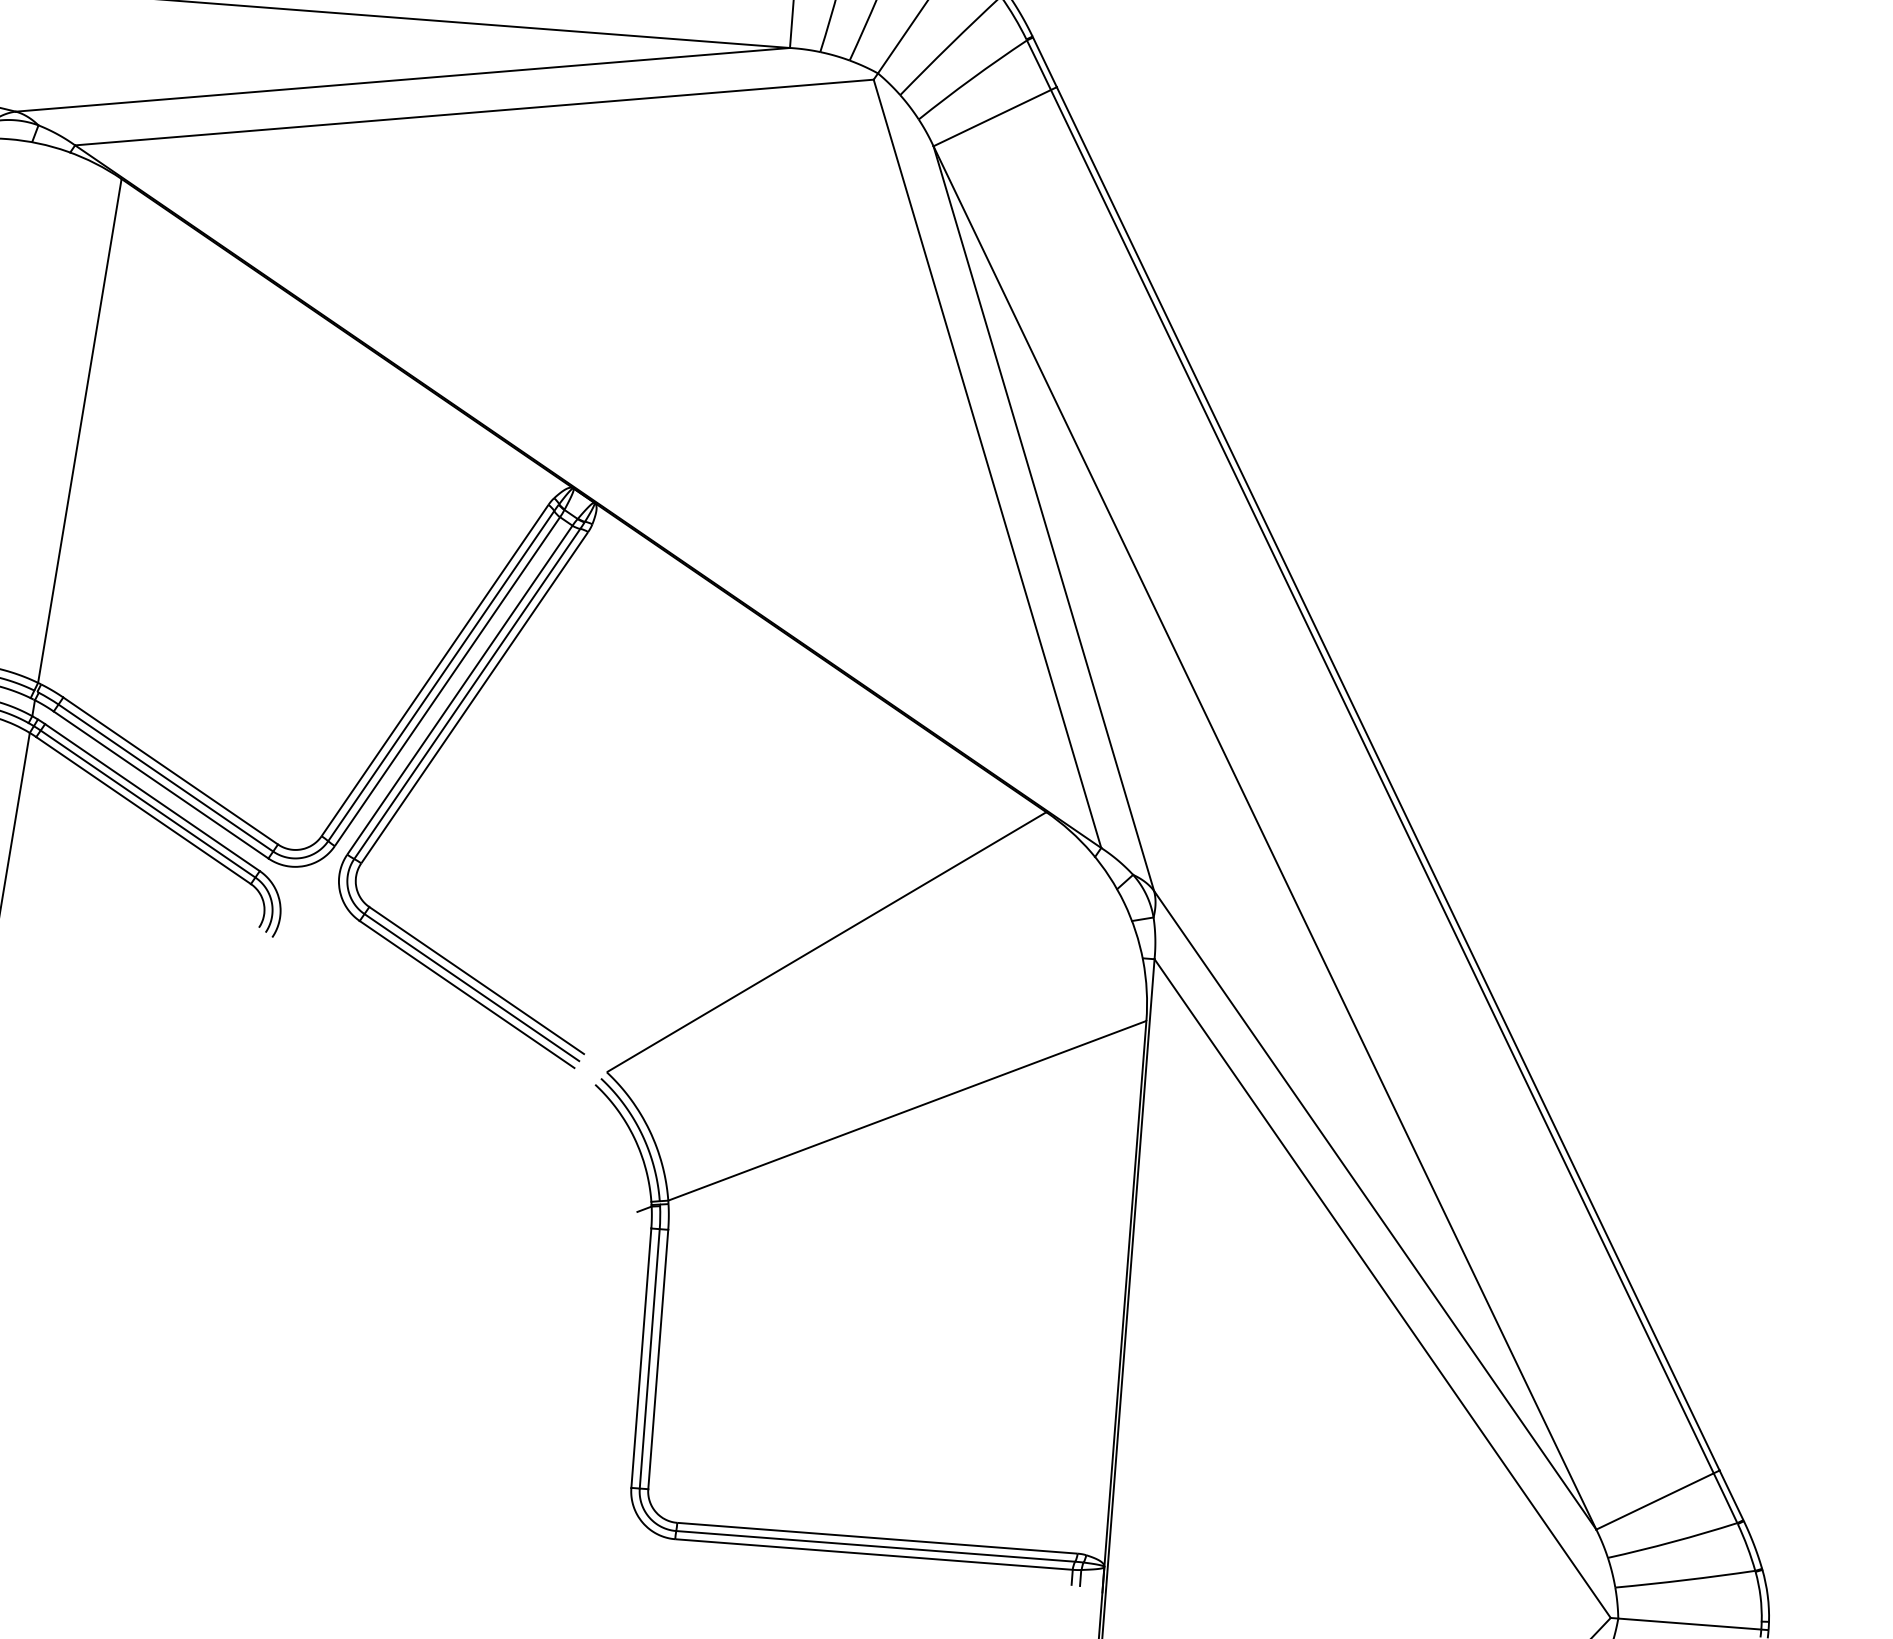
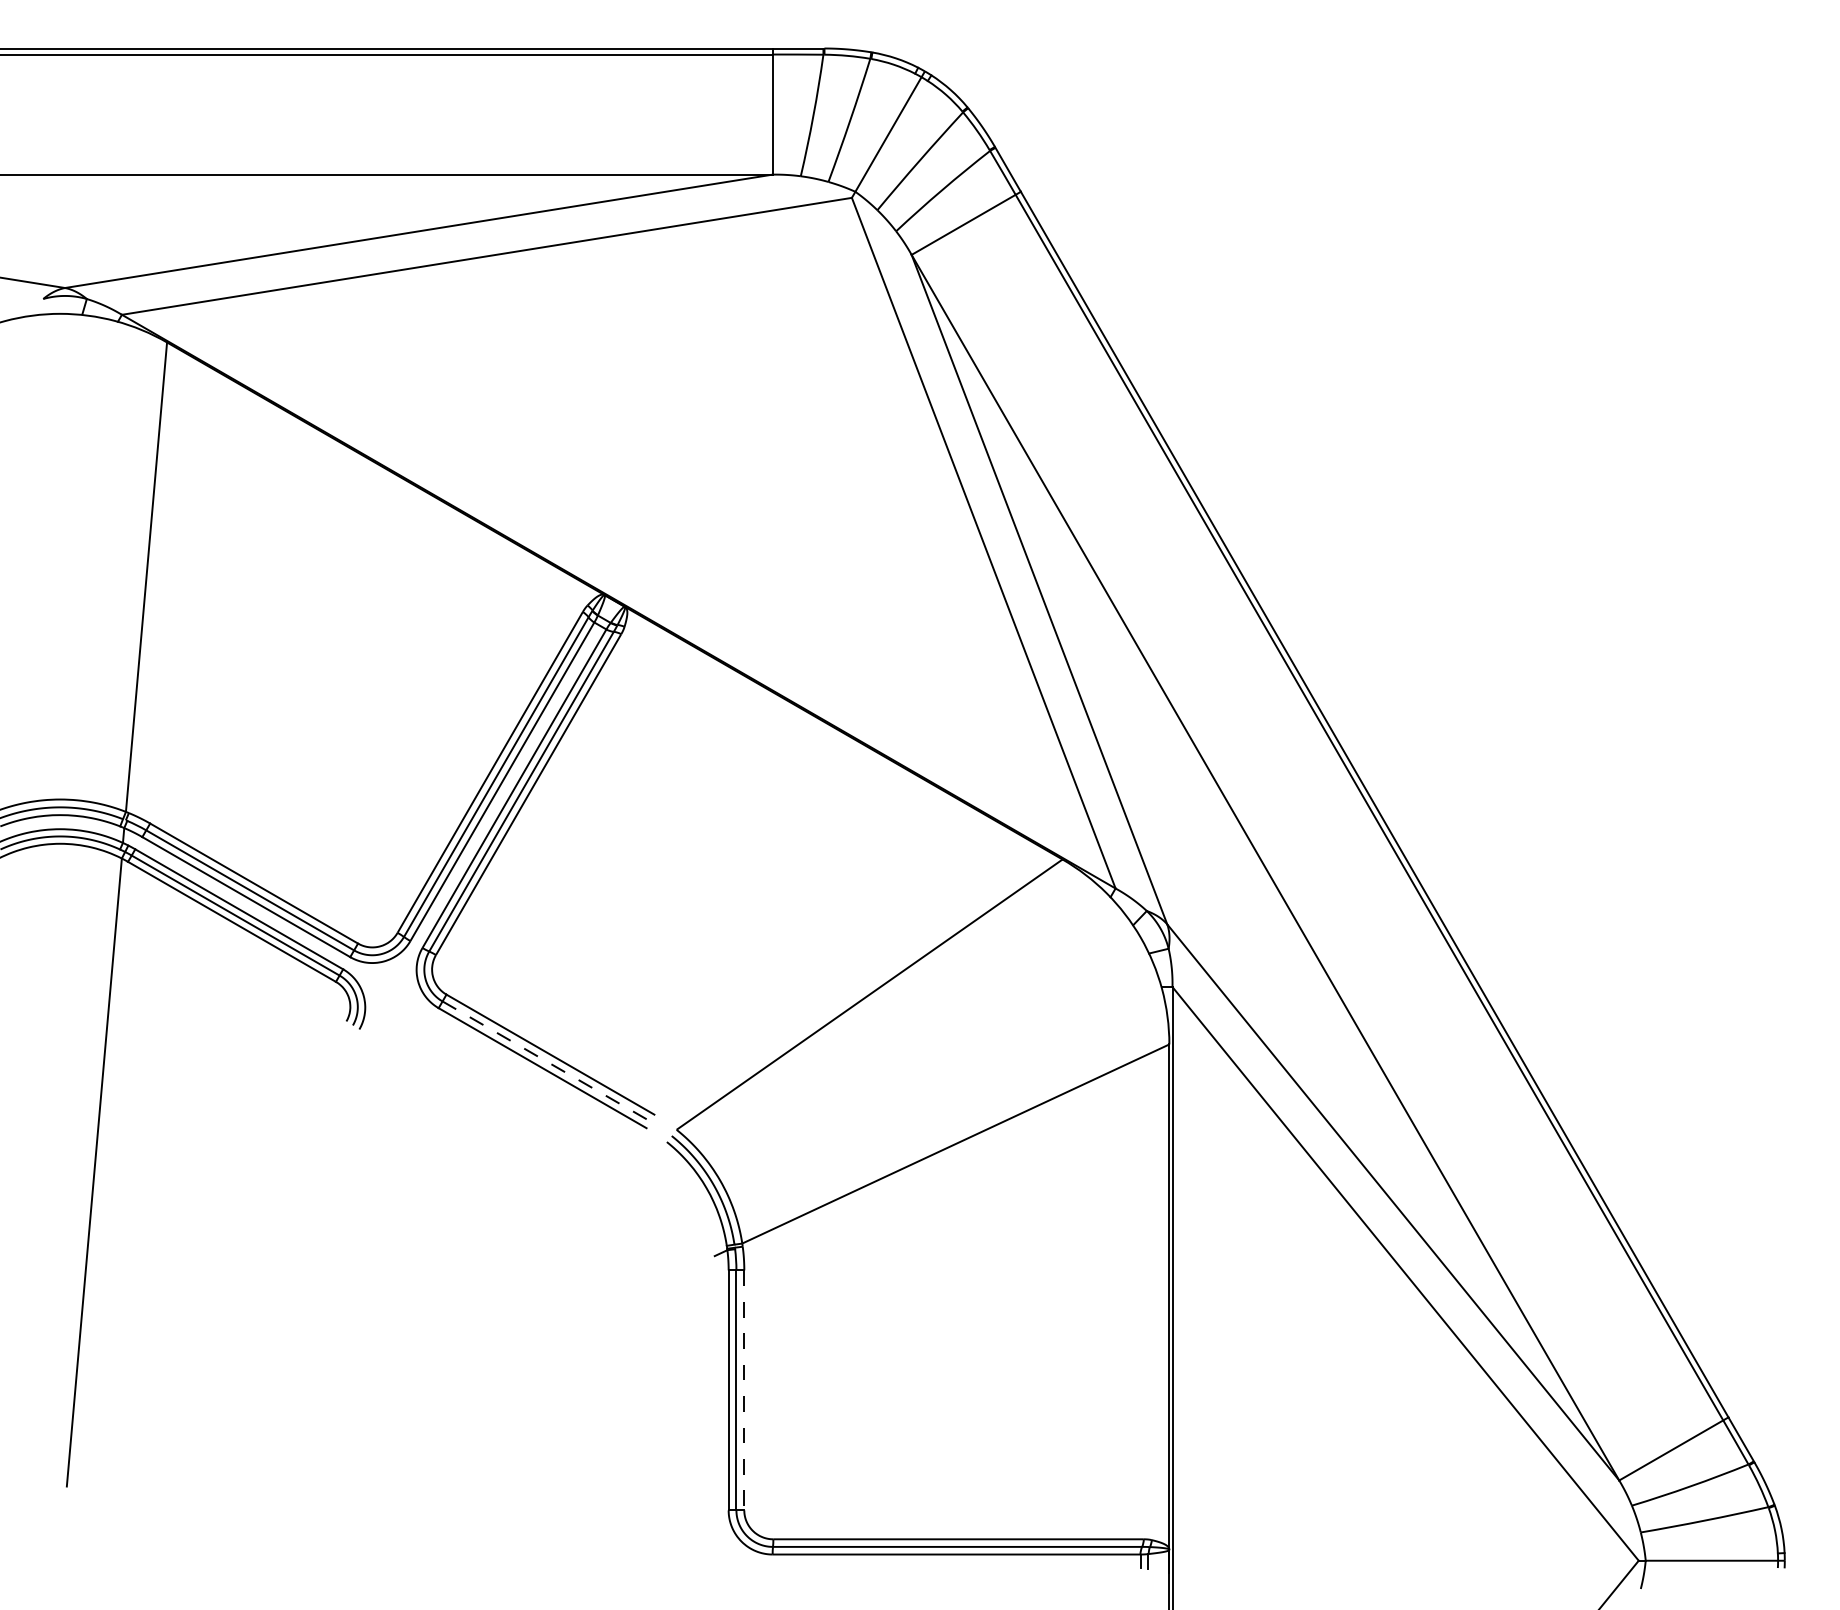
line: (471, 987) -> (546, 1061), solid -> dashed
line: (658, 1359) -> (744, 1390), solid -> dashed

